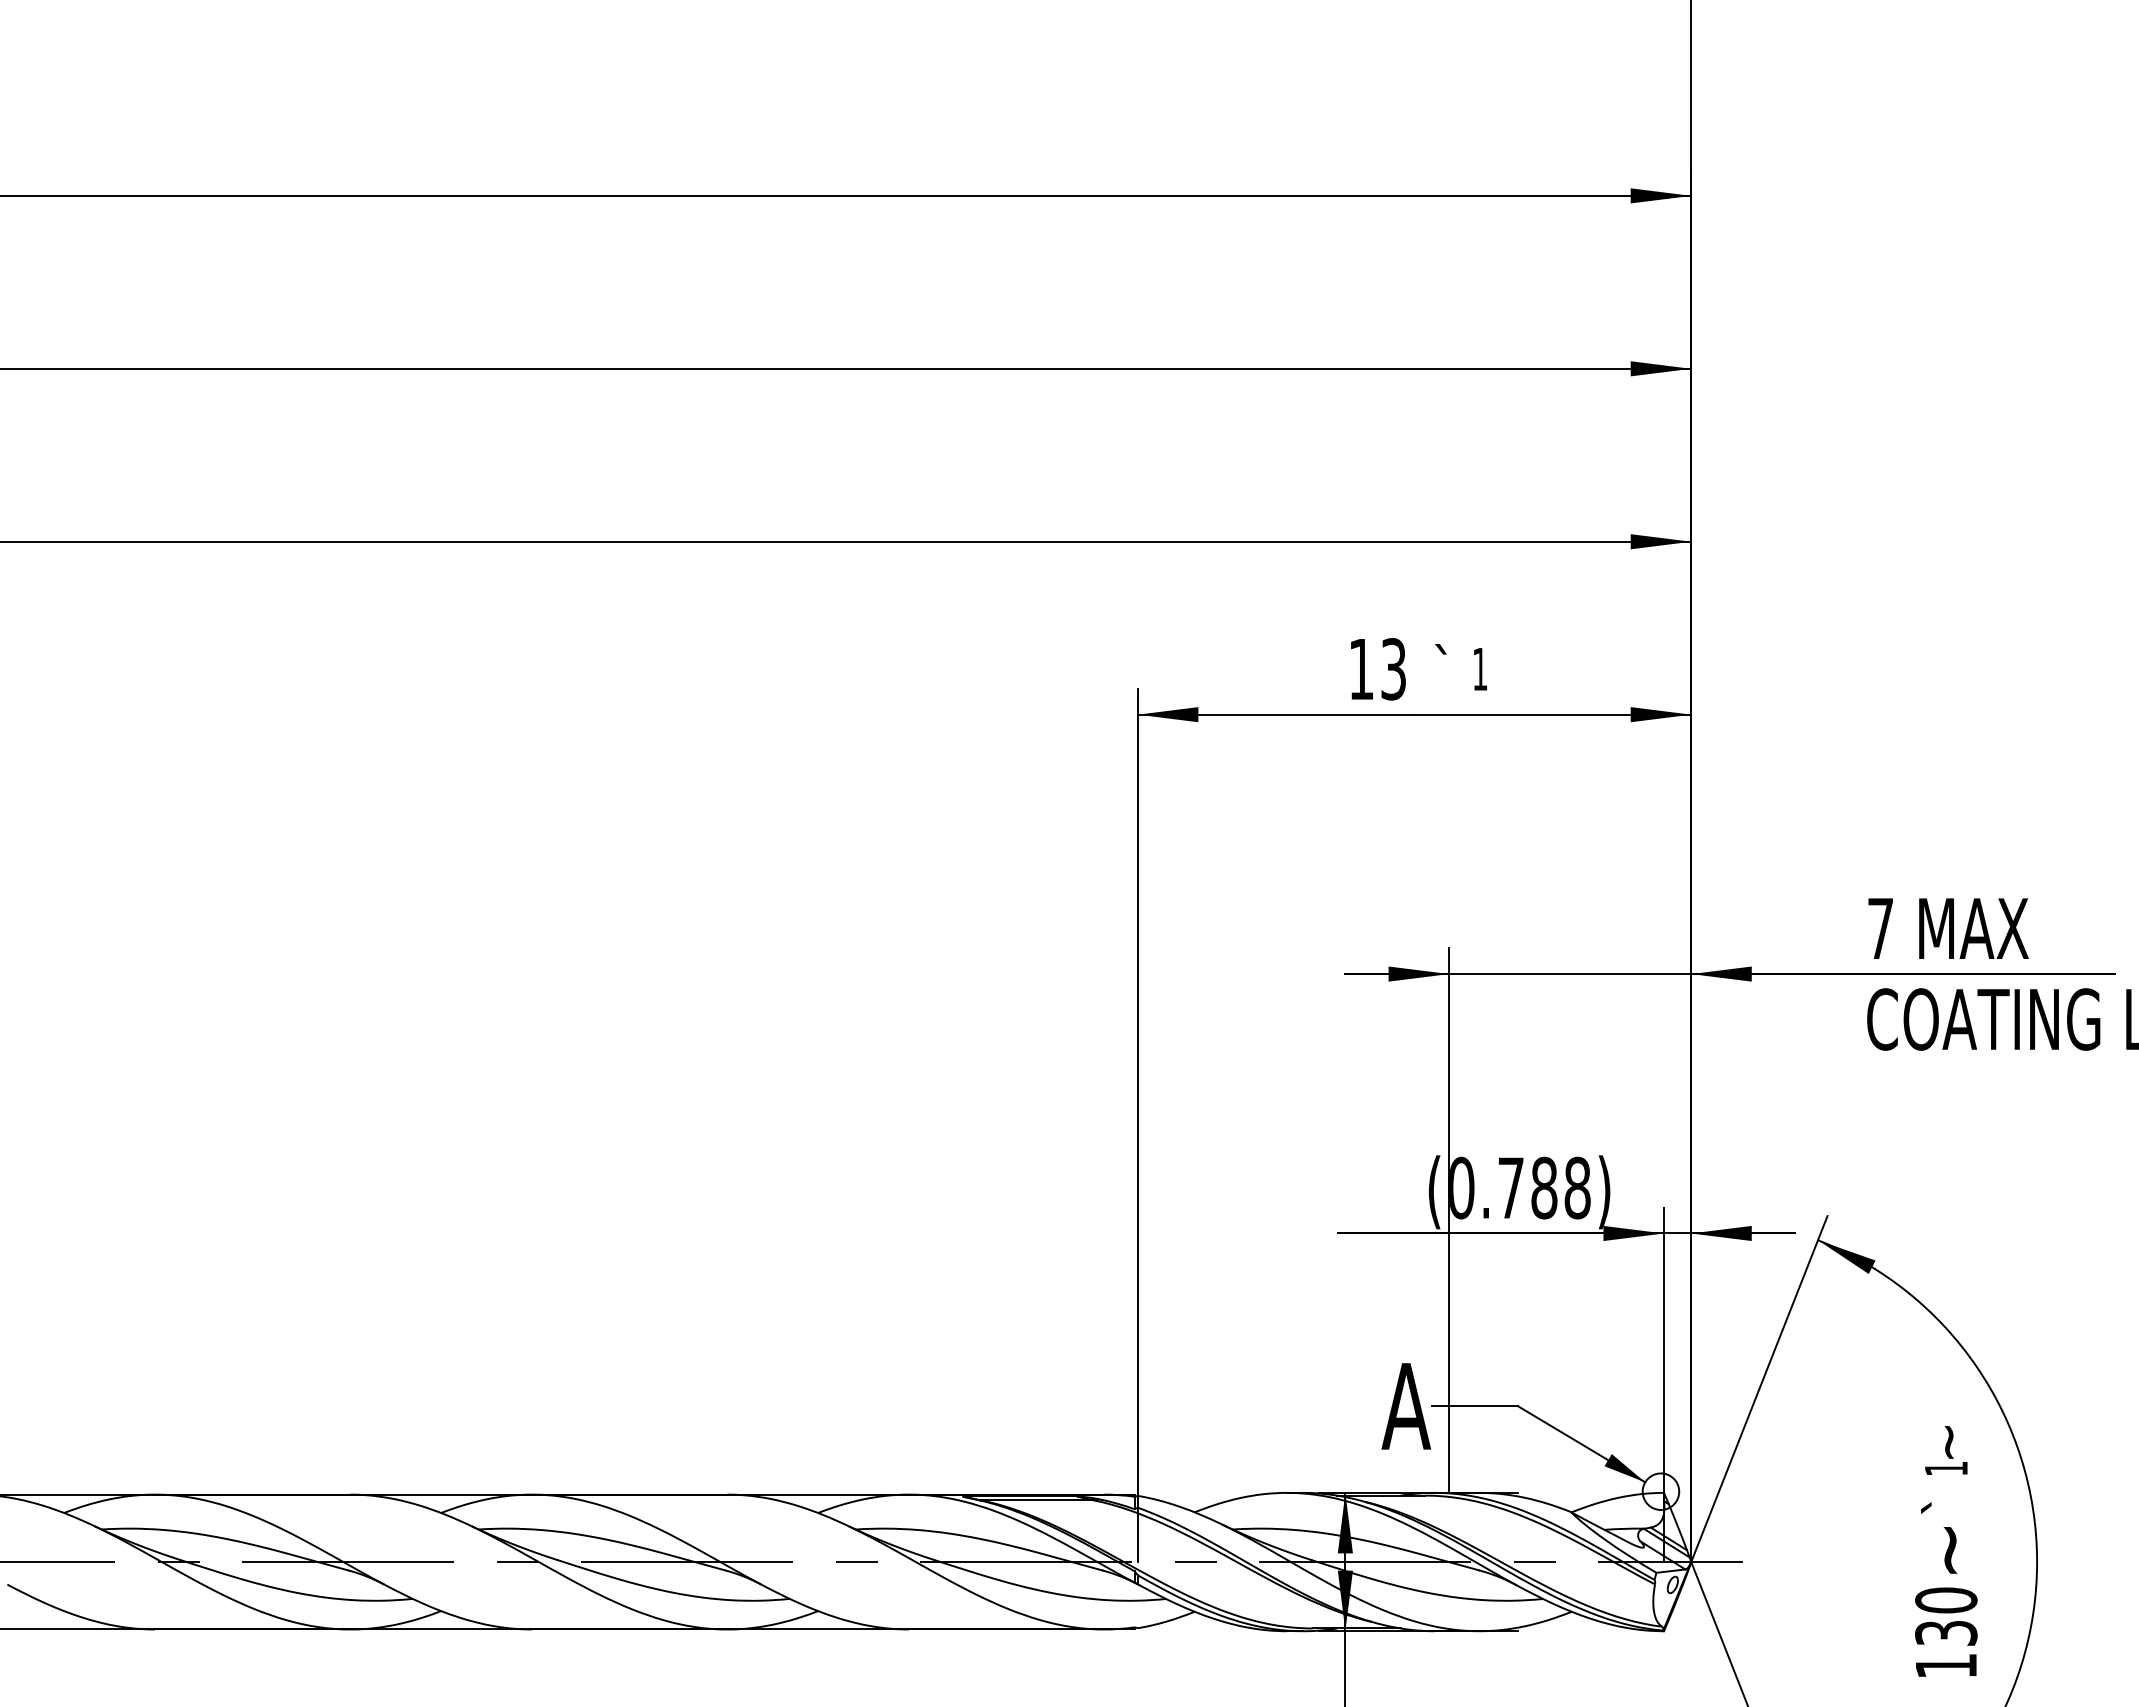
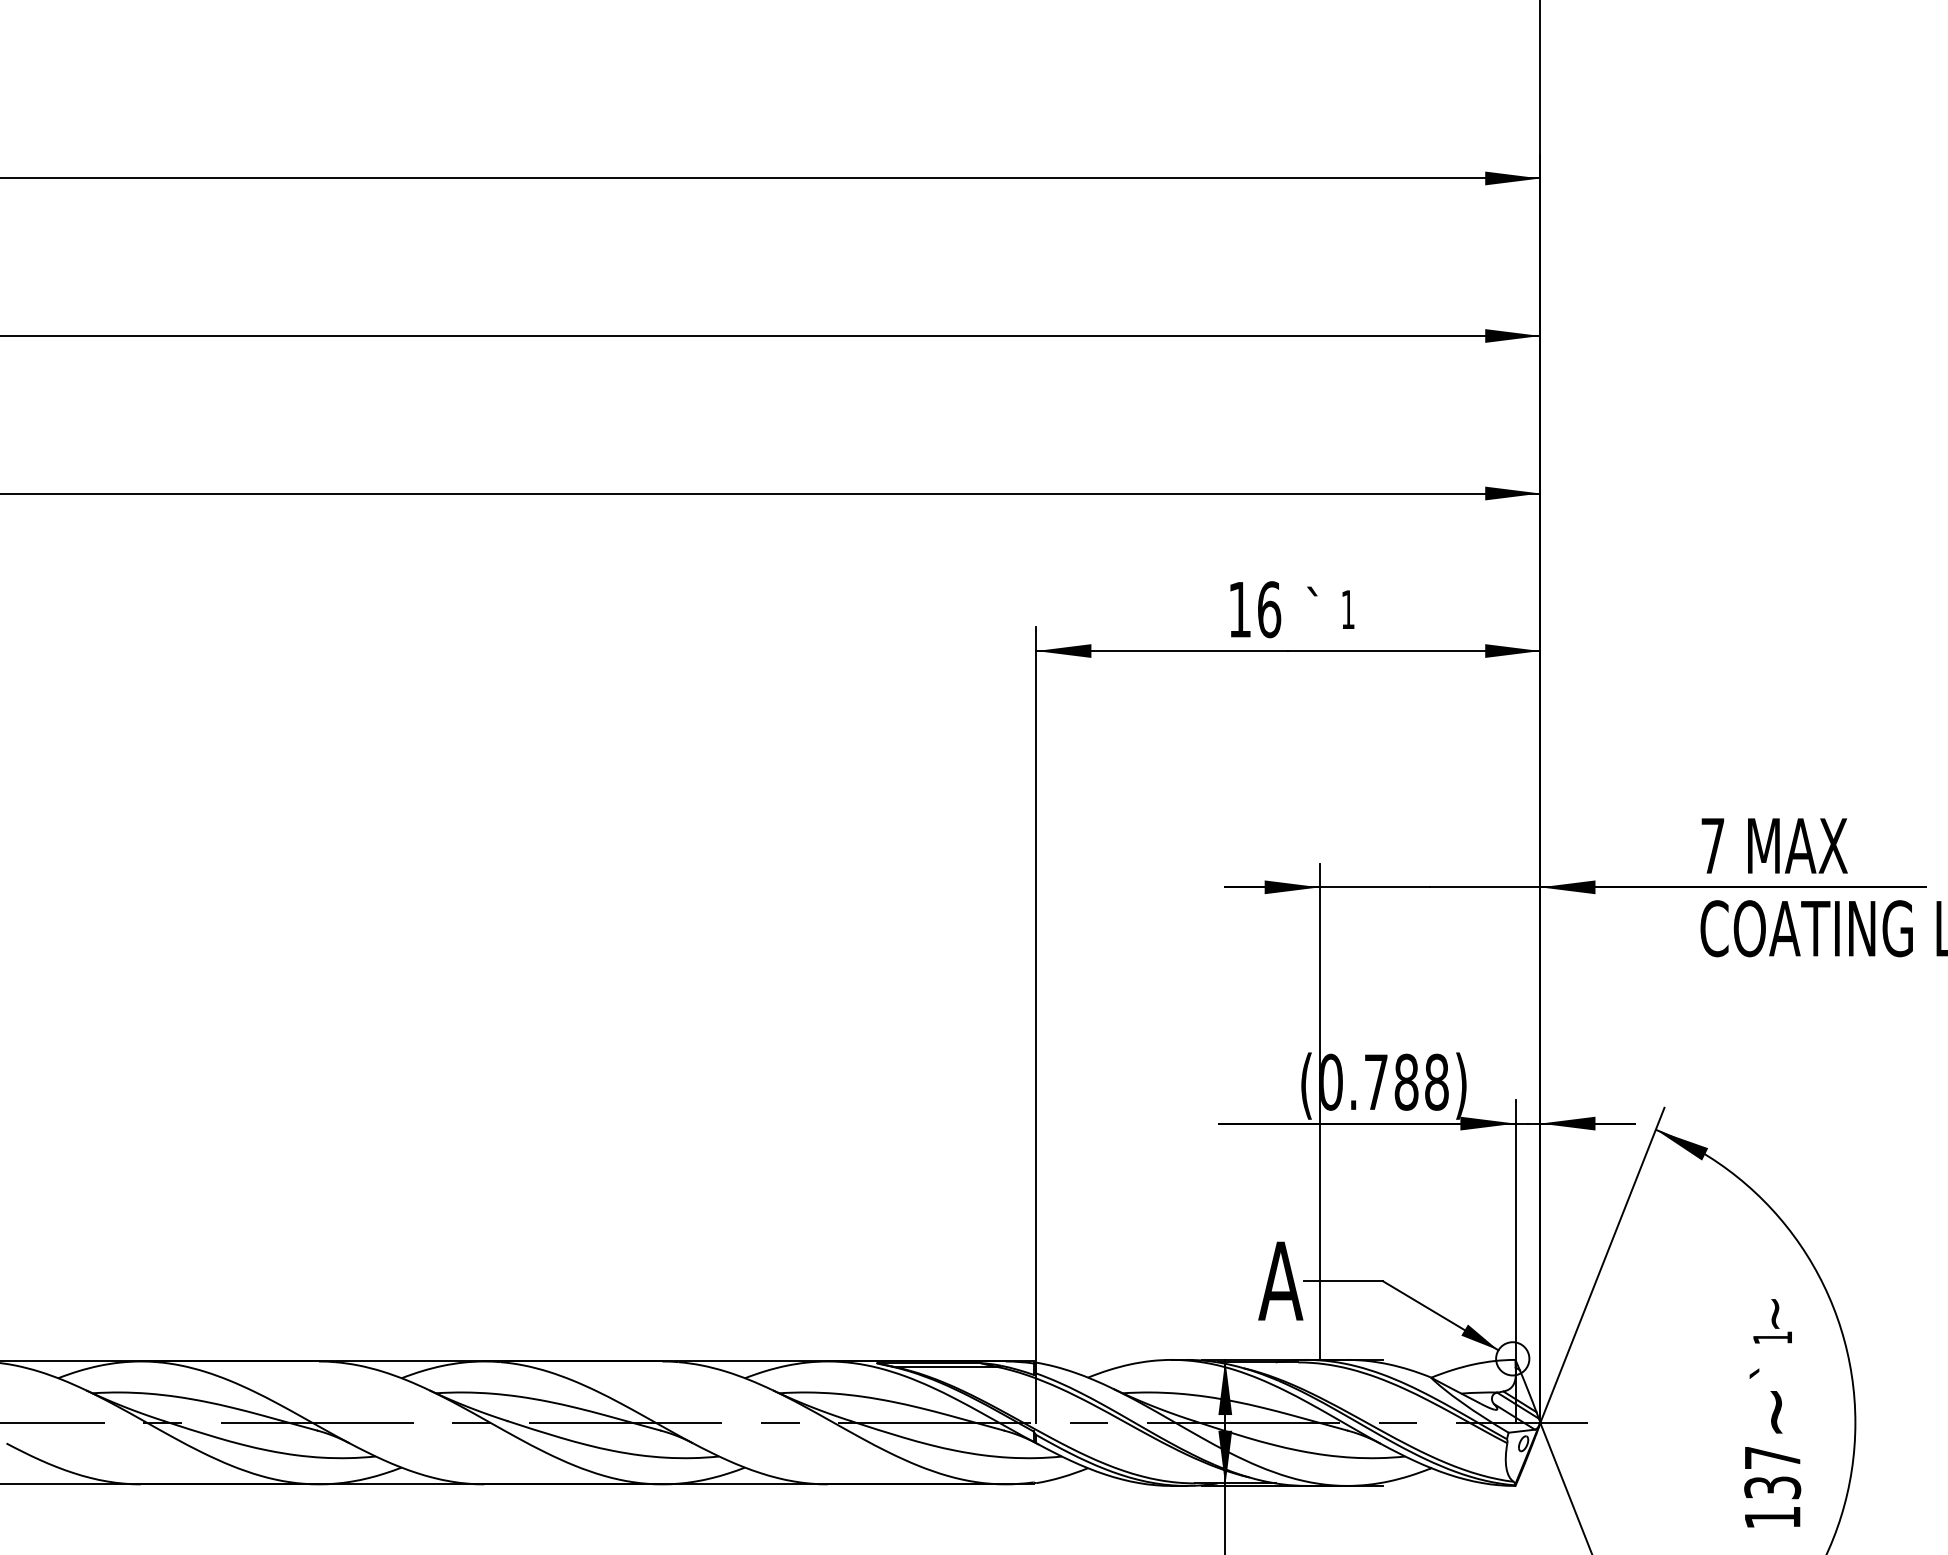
text: (1393, 669) -> (1269, 609), 13 -> 16
text: (1946, 1600) -> (1772, 1457), 130 -> 137

